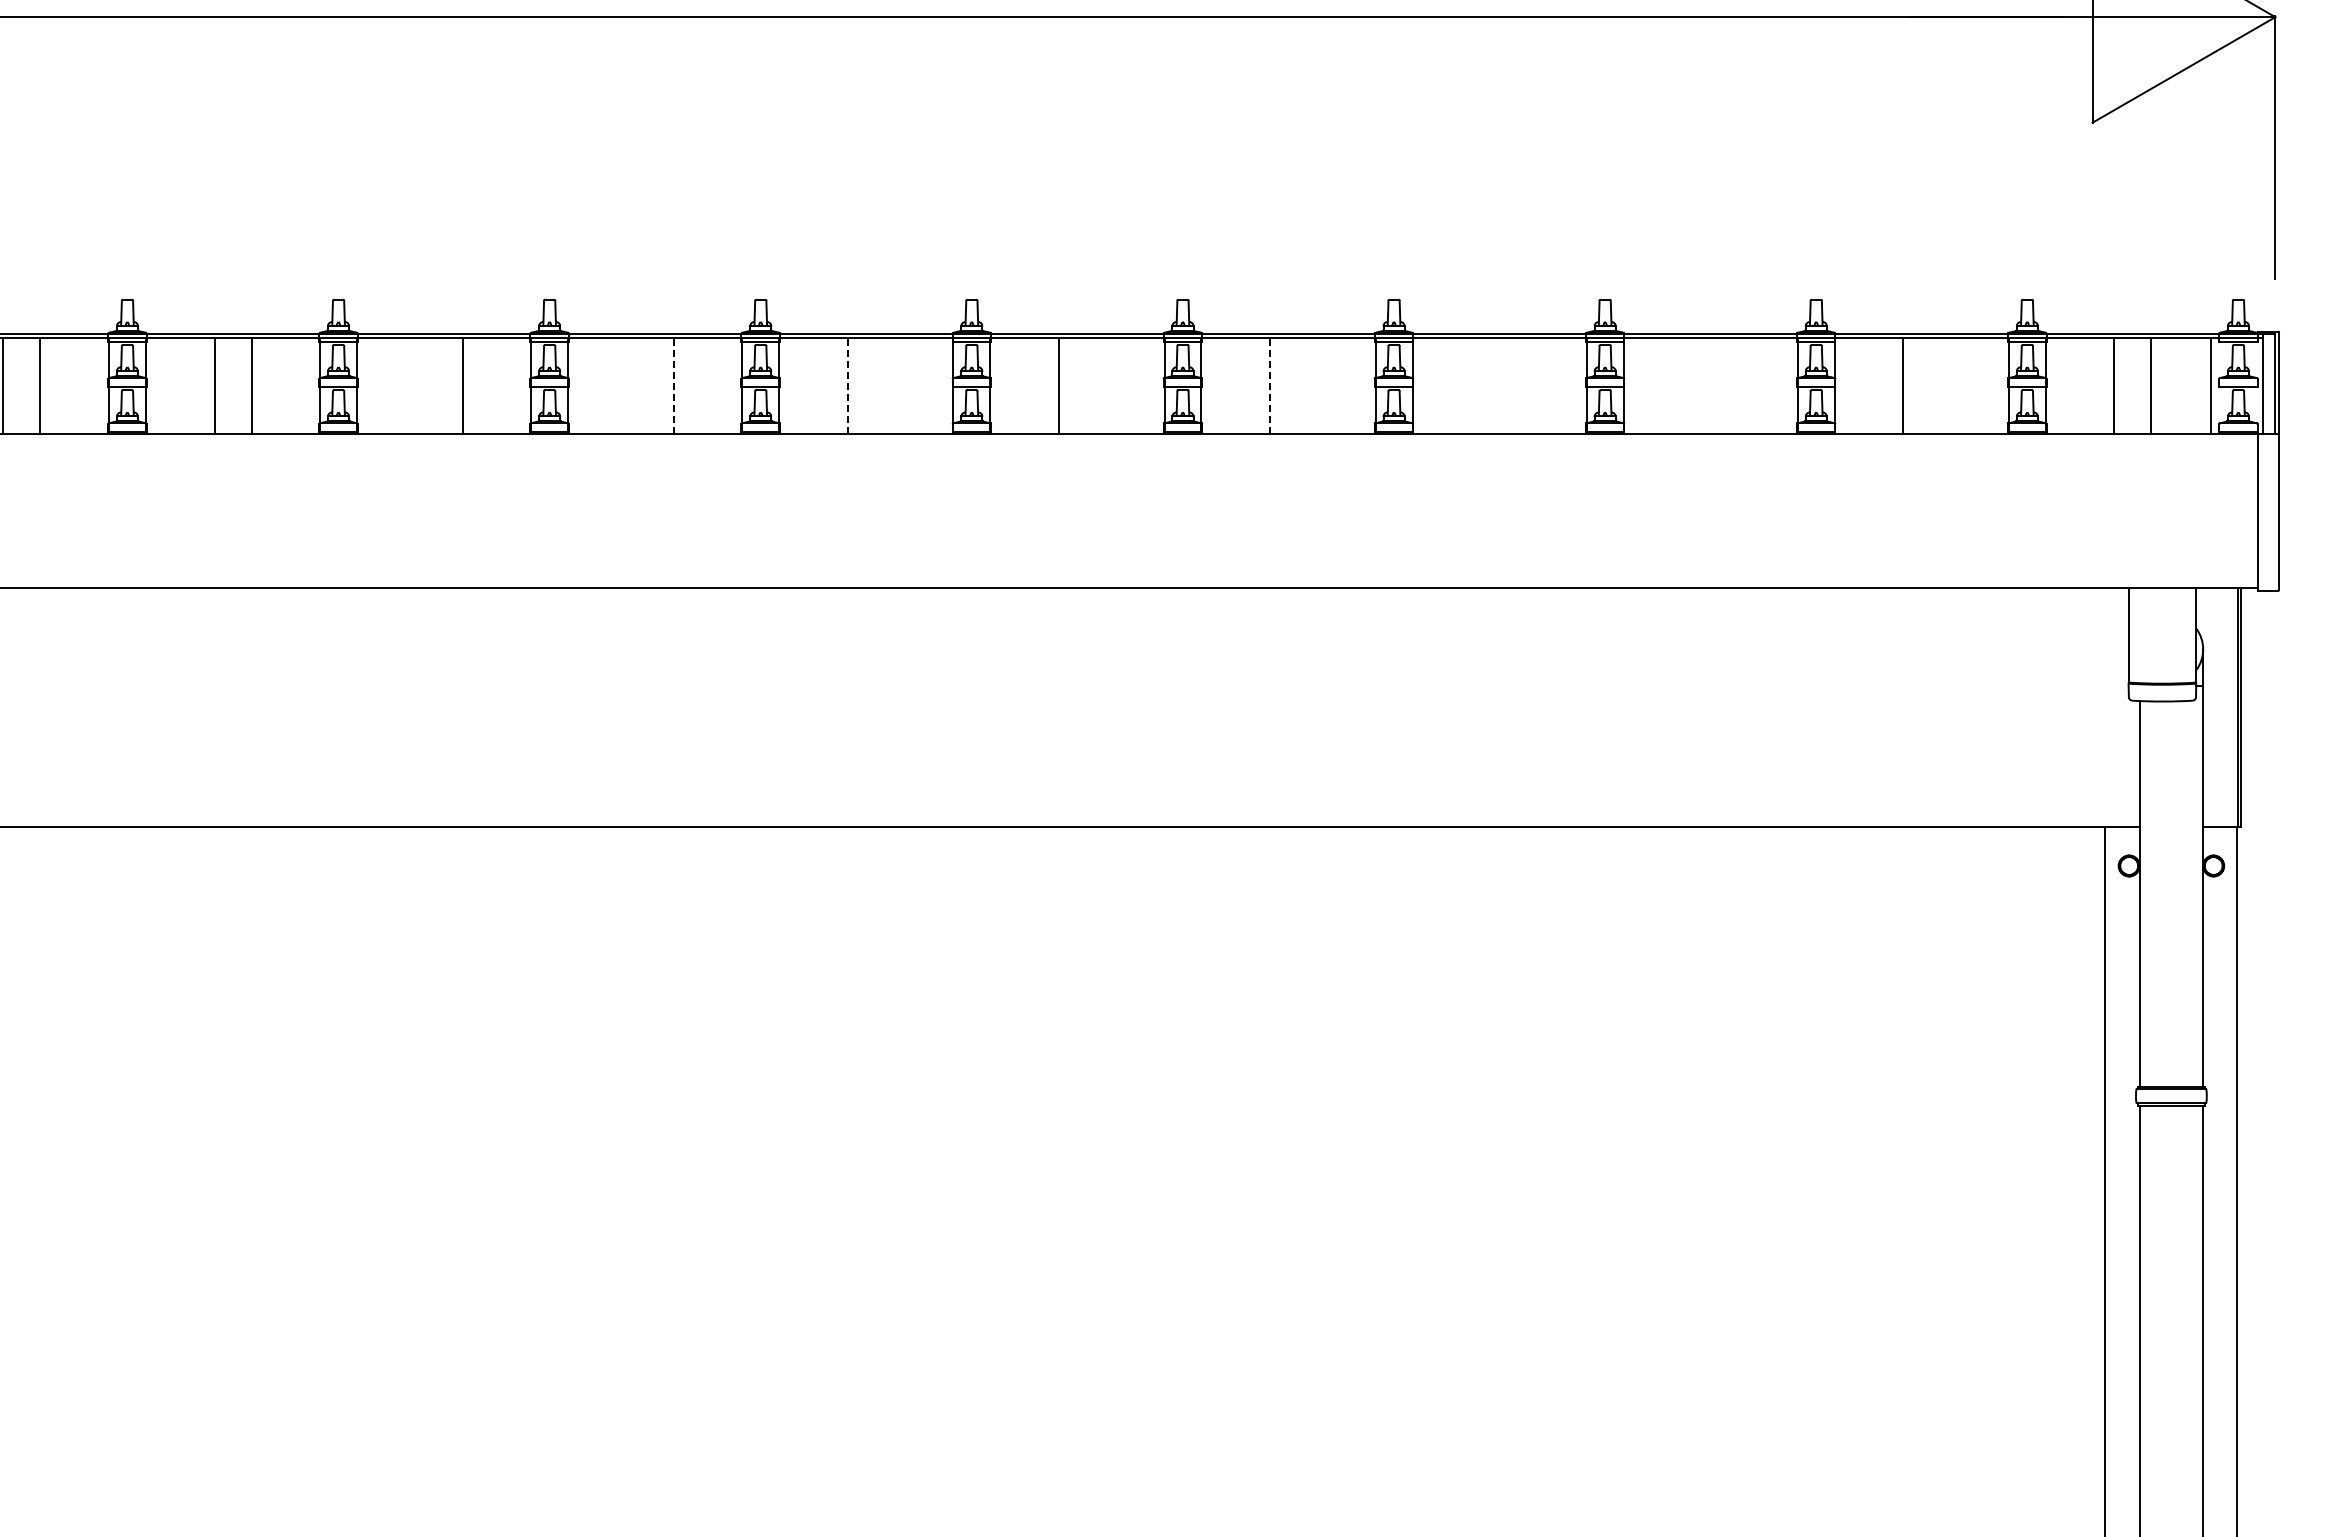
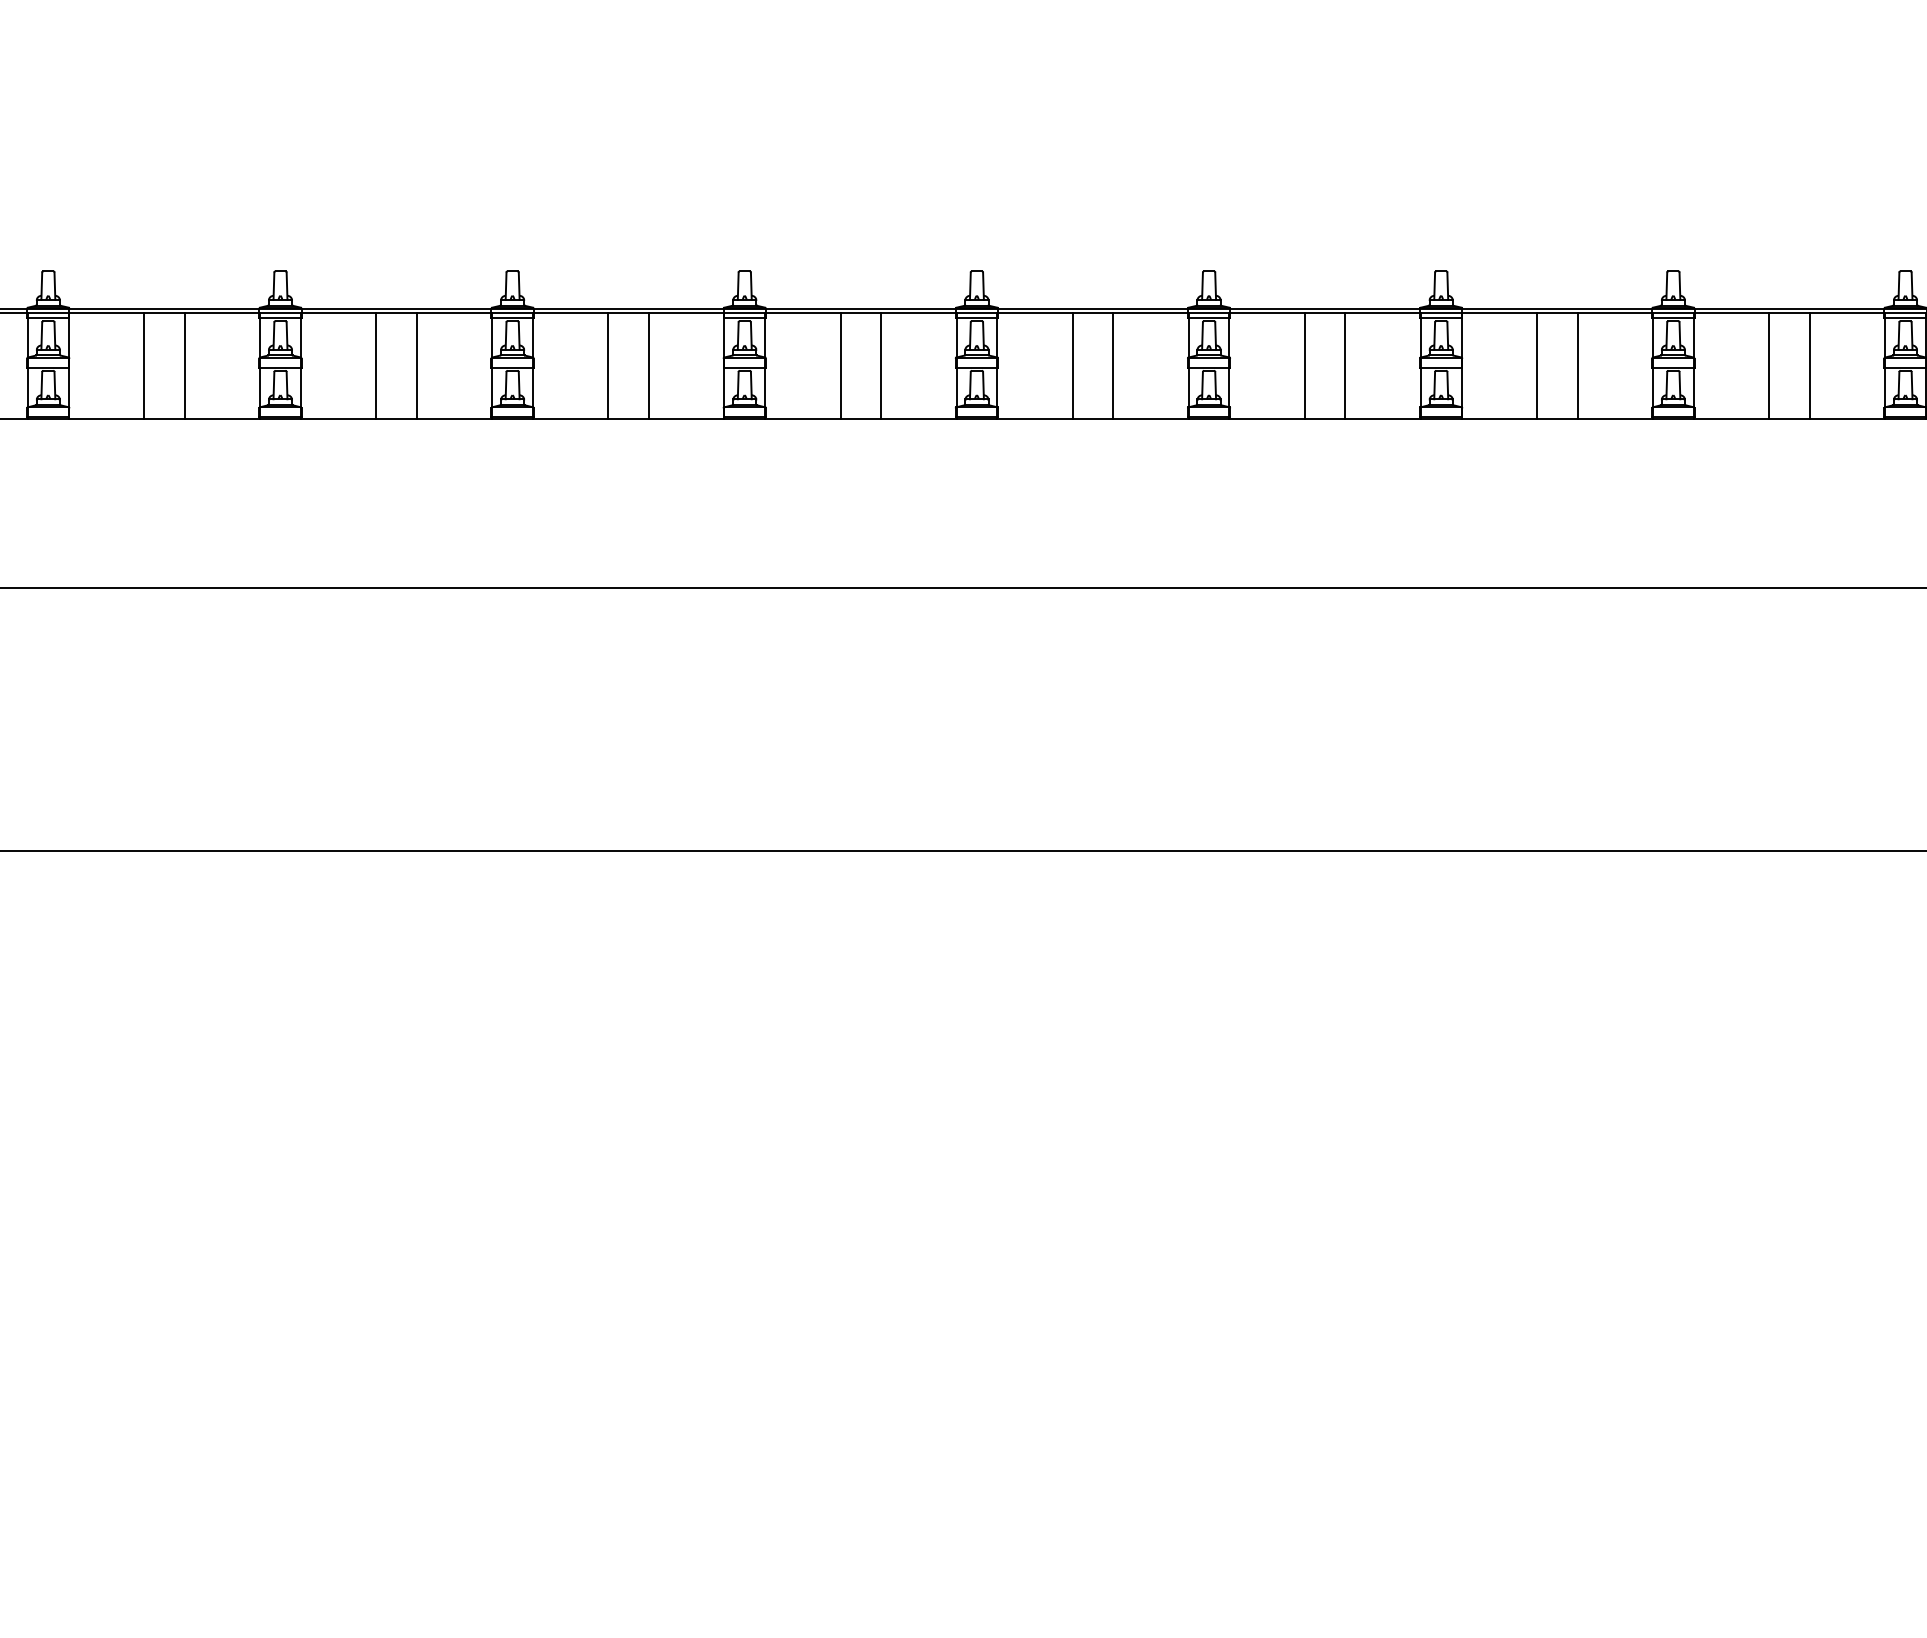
line: (425, 385) -> (143, 365), added
line: (636, 385) -> (375, 365), added
line: (673, 385) -> (416, 365), dashed -> solid
line: (847, 385) -> (608, 365), dashed -> solid
line: (884, 385) -> (648, 365), added
line: (1095, 385) -> (880, 365), added
line: (1270, 385) -> (1073, 365), dashed -> solid
line: (1306, 385) -> (1112, 365), added
line: (1481, 385) -> (1305, 365), added
line: (1518, 385) -> (1345, 365), added
line: (1692, 385) -> (1537, 365), added
line: (1729, 385) -> (1577, 365), added
line: (1940, 385) -> (1809, 365), added

